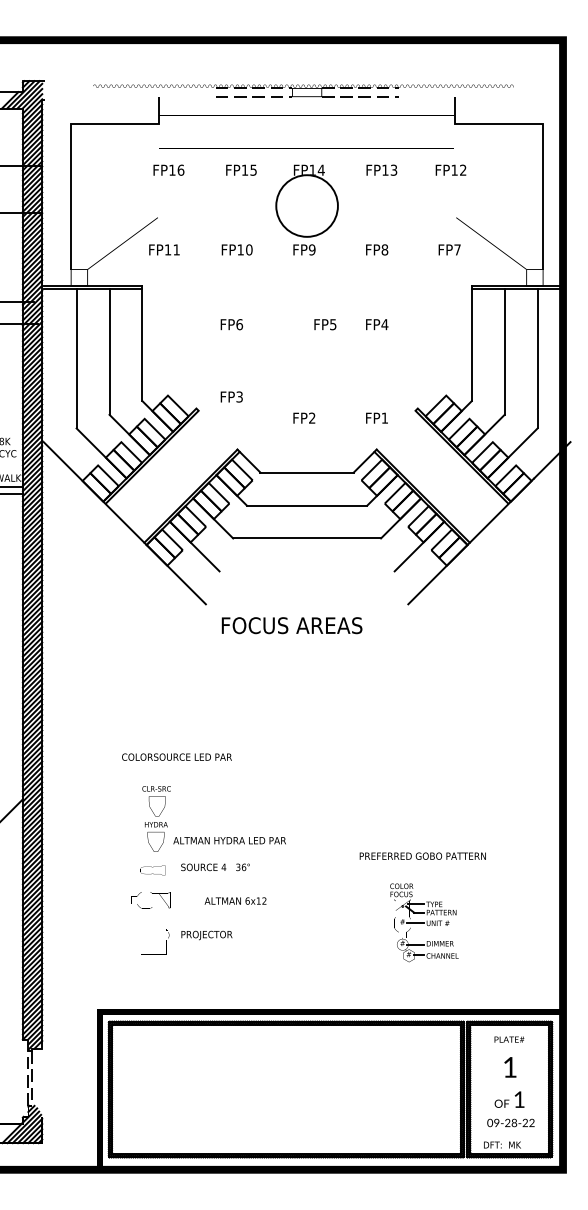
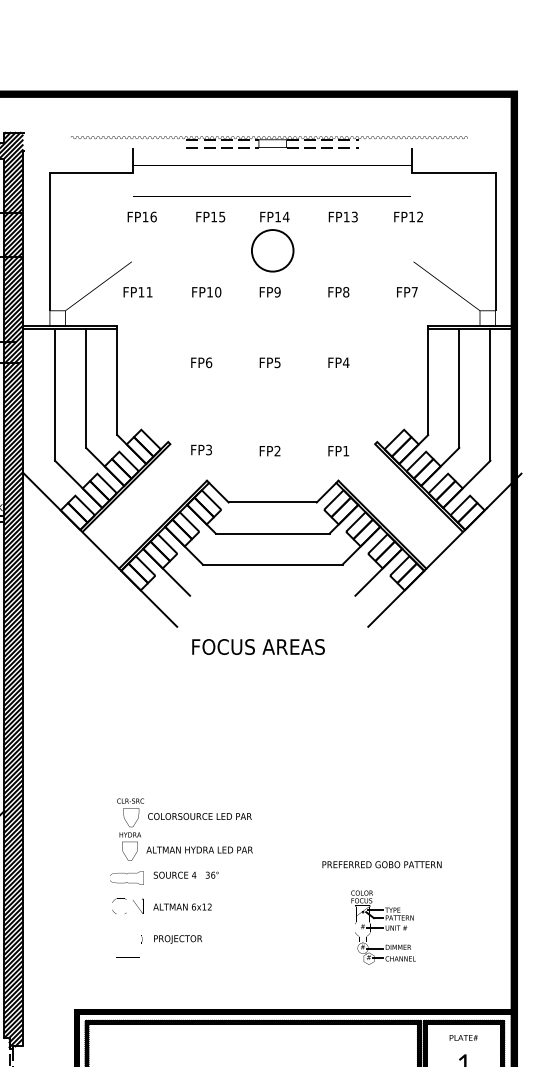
circle: (307, 206) -> (273, 251), size x0.71
text: (325, 324) -> (270, 362), moved
text: (231, 396) -> (201, 449), moved
text: (176, 756) -> (199, 815), moved
part: (152, 870) -> (126, 878), size x1.43
text: (235, 900) -> (182, 906), moved

